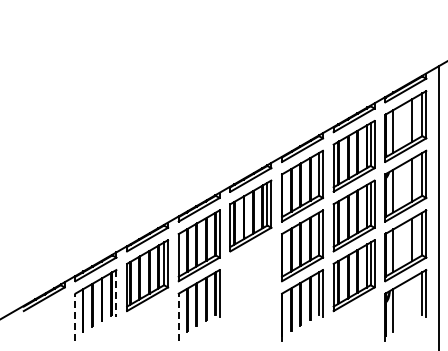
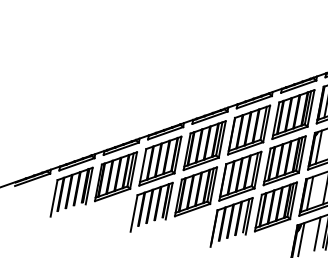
part: (250, 275) -> (195, 191), added
line: (116, 293) -> (89, 185), dashed -> solid
line: (412, 299) -> (317, 233), added
line: (75, 317) -> (54, 198), dashed -> solid
line: (178, 317) -> (133, 213), dashed -> solid

